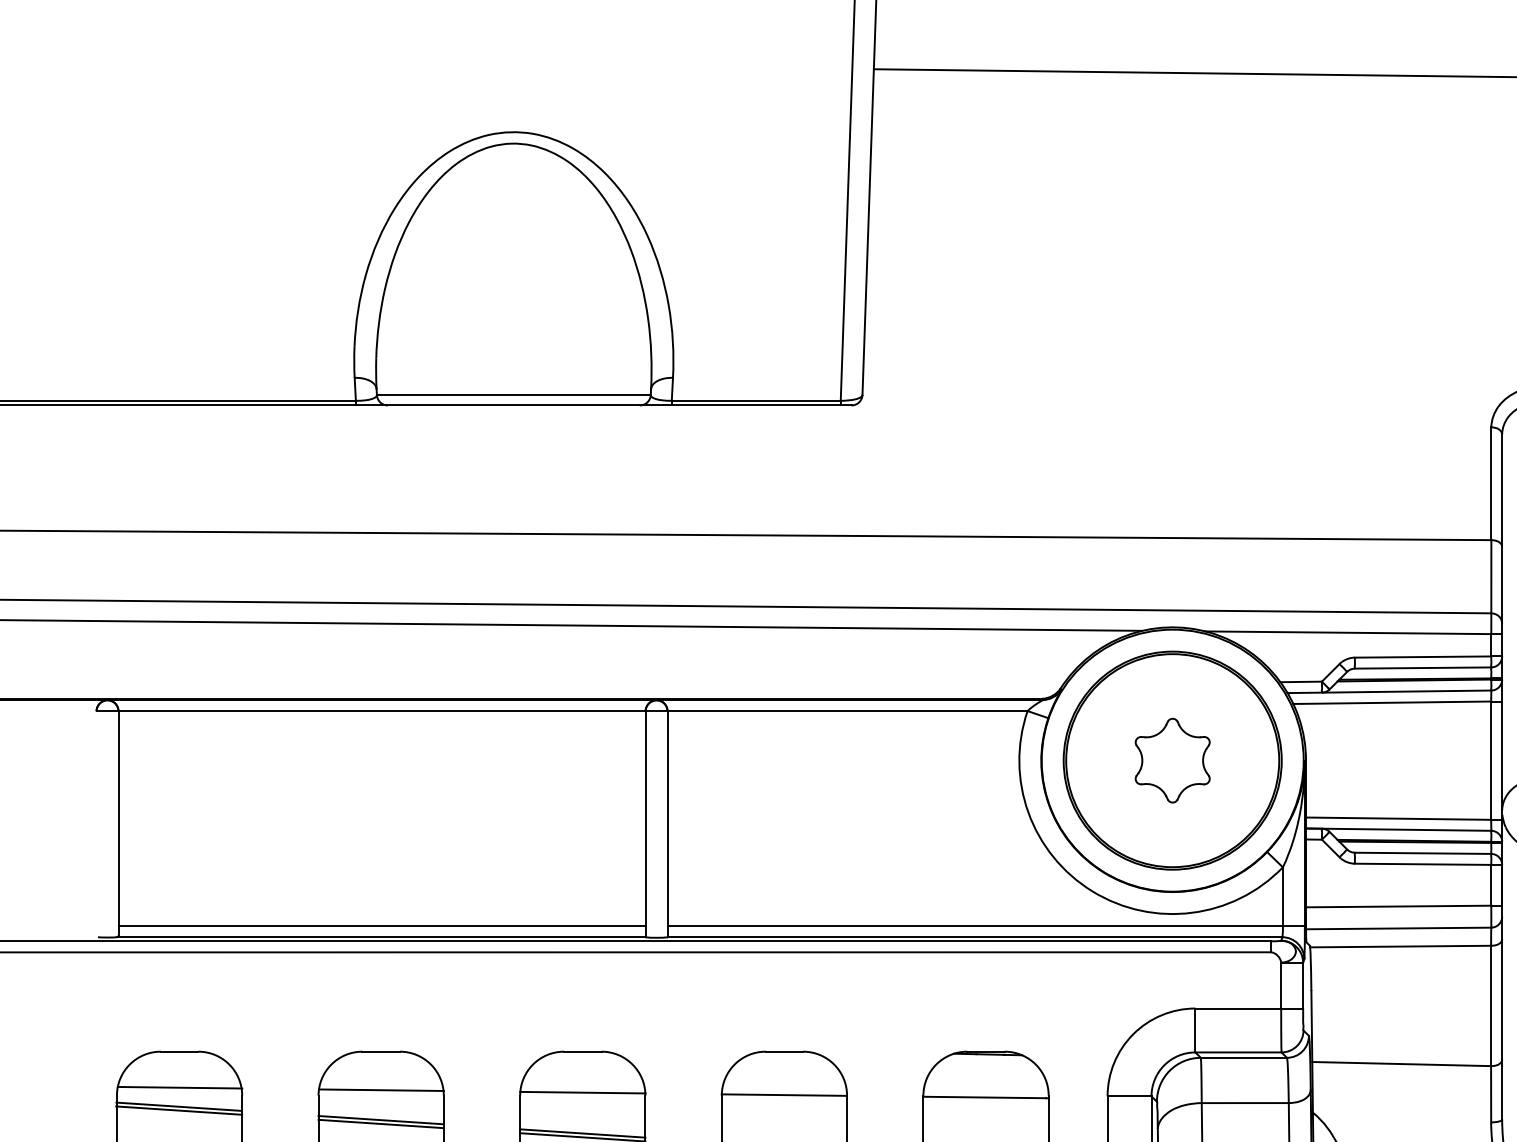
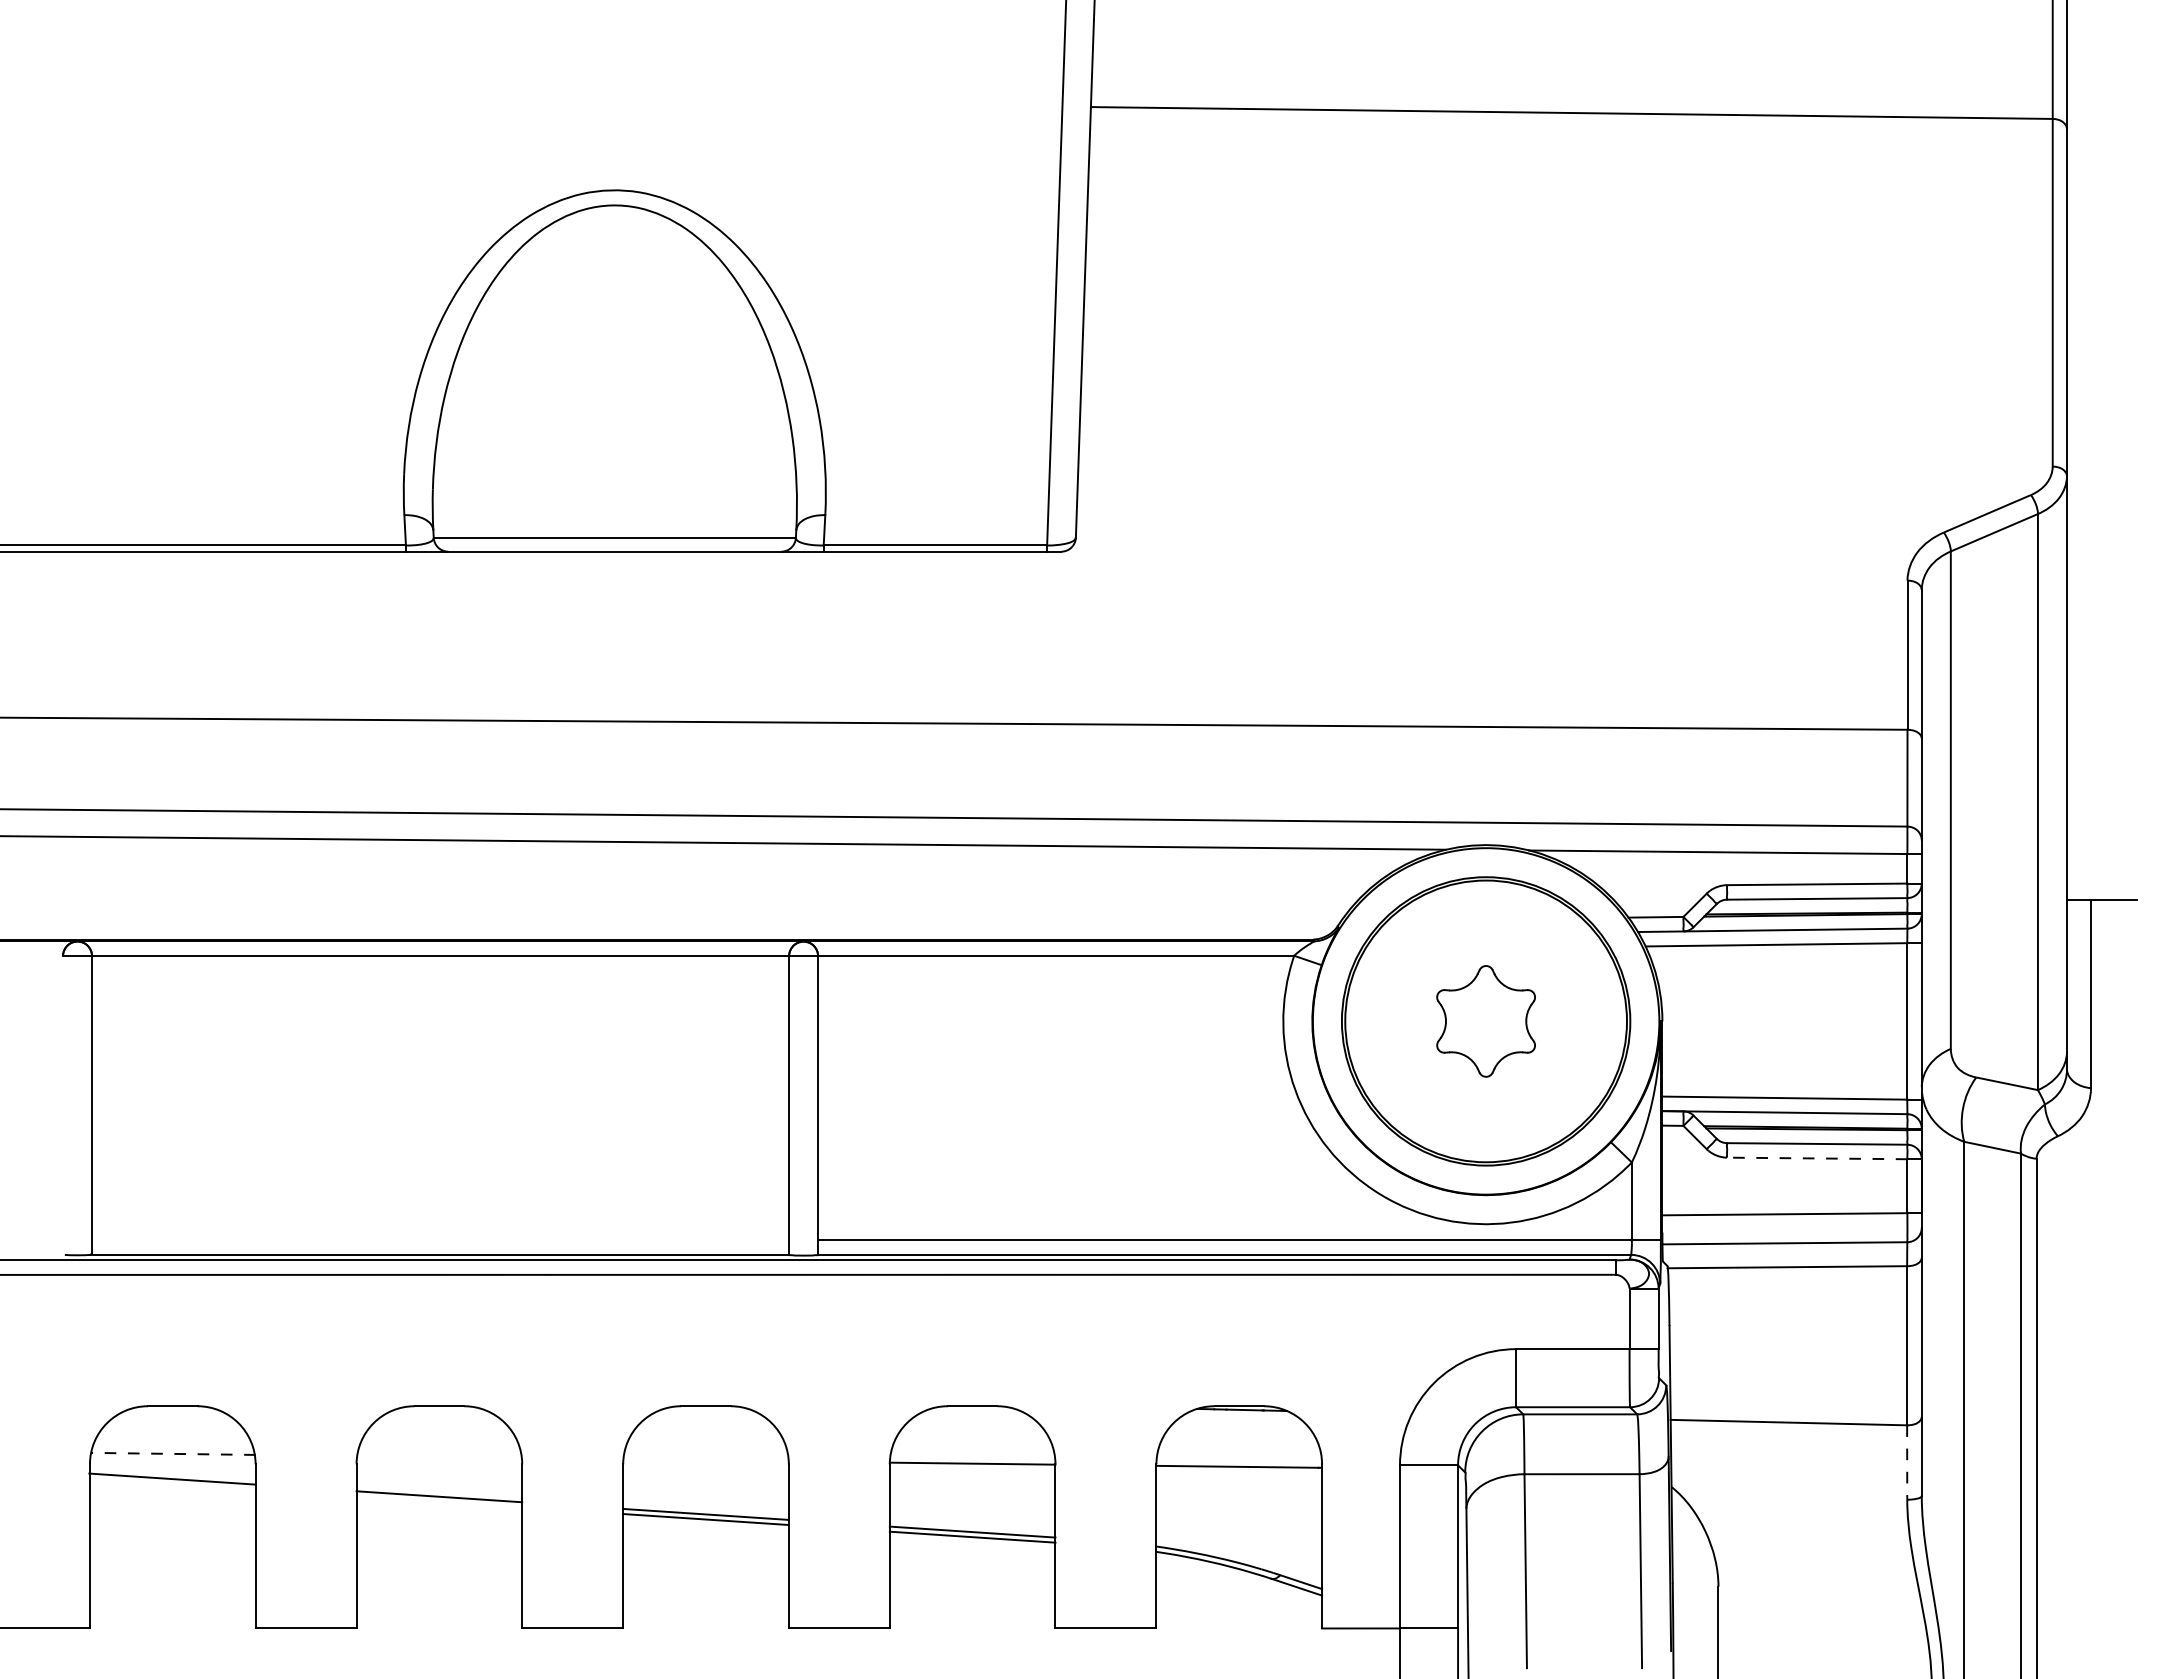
line: (1422, 864) -> (1816, 1158), solid -> dashed
line: (382, 926) -> (440, 1240), removed
line: (179, 1087) -> (172, 1453), solid -> dashed
line: (382, 1090) -> (440, 1457), removed
line: (582, 1092) -> (705, 1460), removed
line: (1491, 1094) -> (1907, 1463), solid -> dashed
line: (179, 1110) -> (172, 1483), removed
line: (381, 1123) -> (439, 1501), removed

